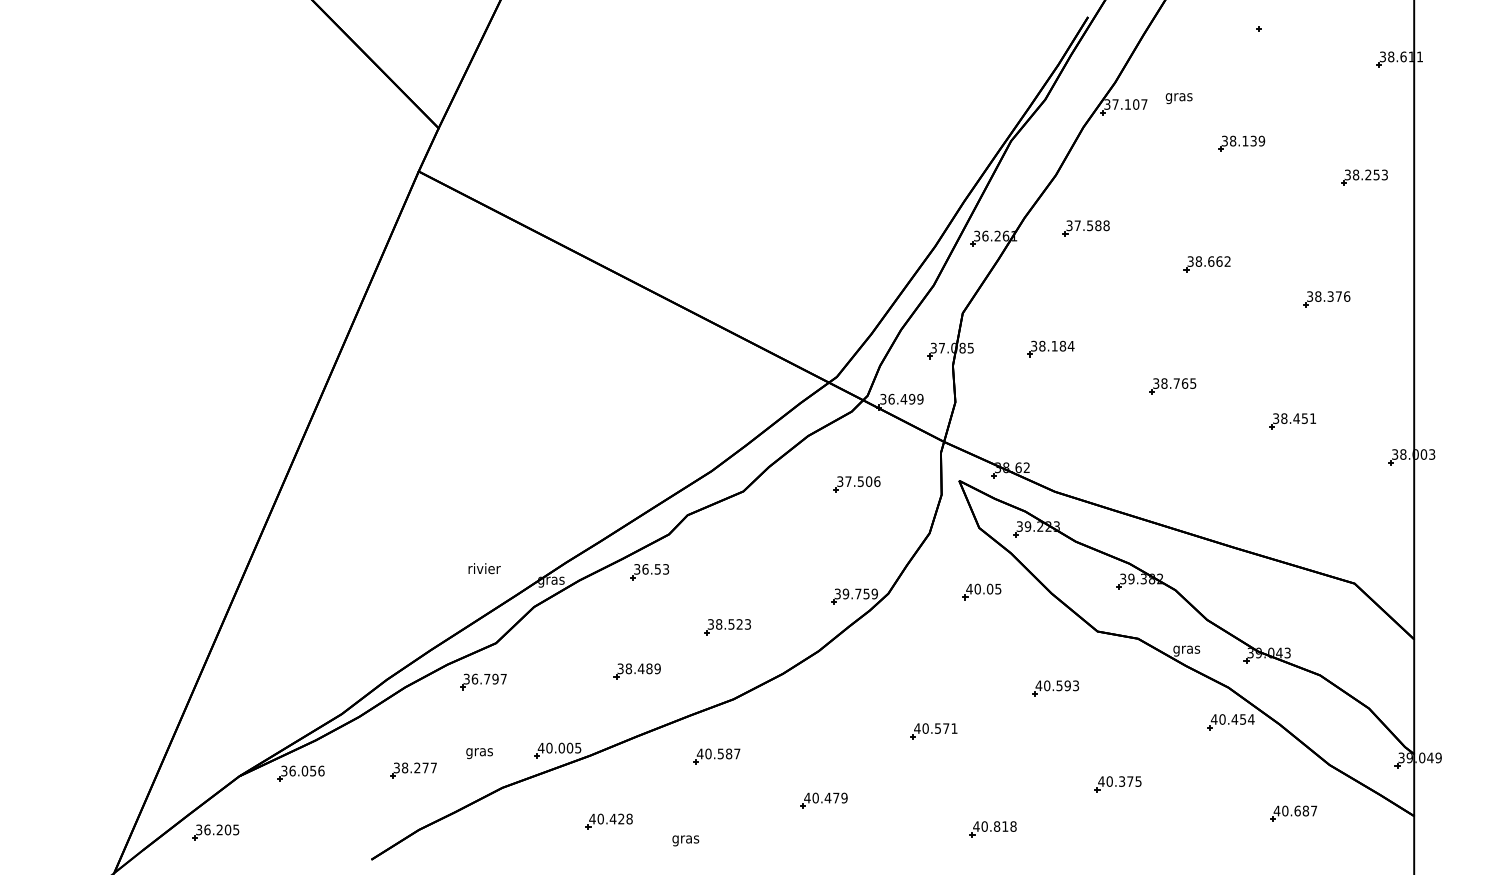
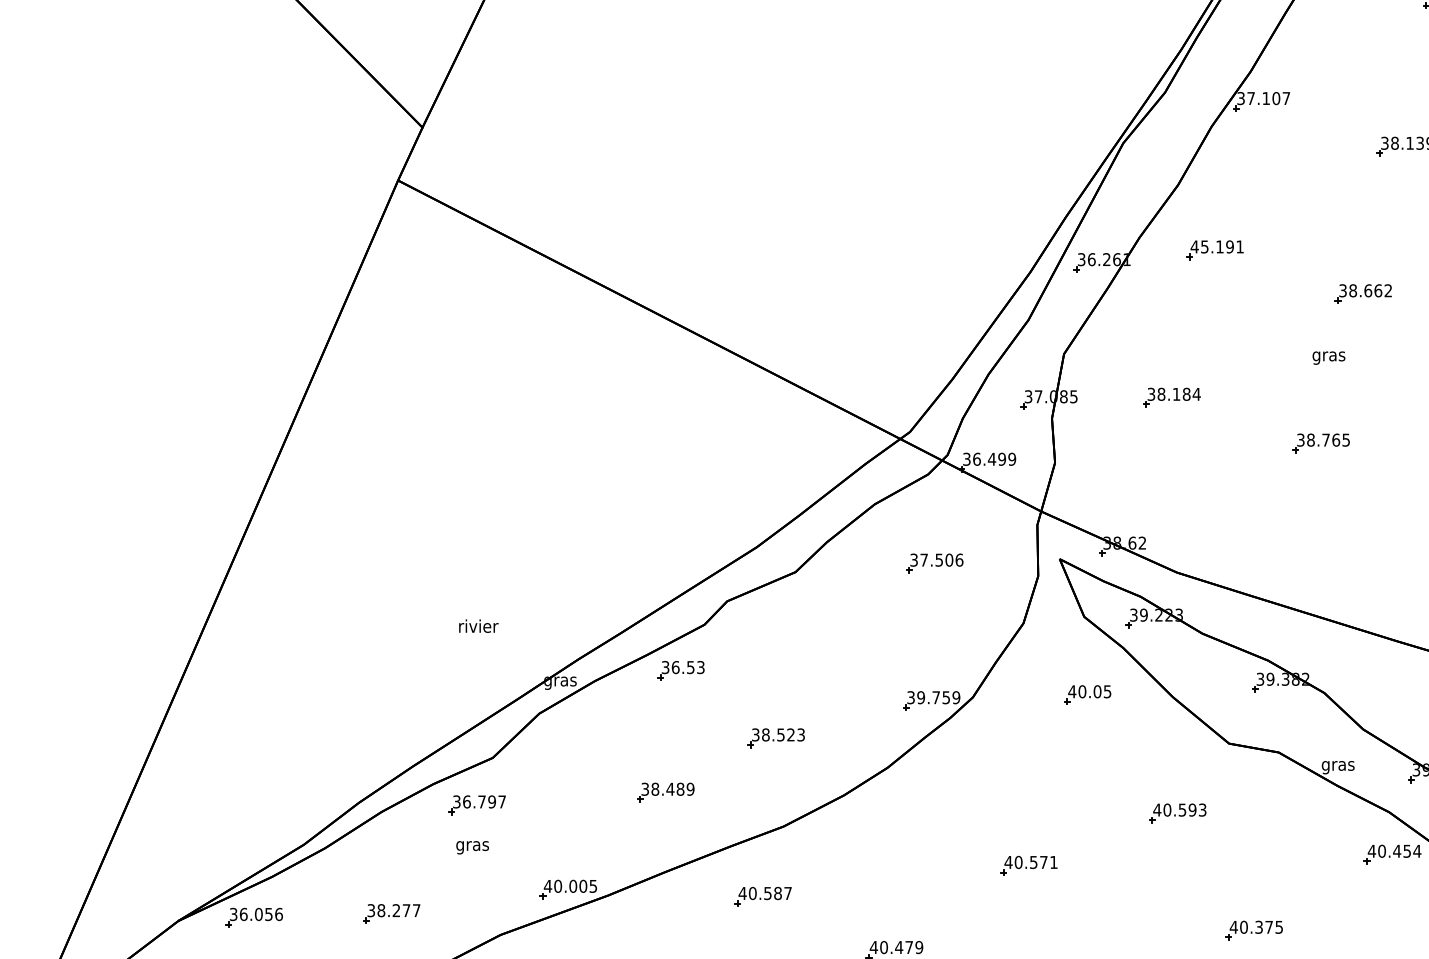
text: (1178, 98) -> (1328, 357), moved
text: (1087, 225) -> (1216, 246), 37.588 -> 45.191
text: (484, 568) -> (478, 626), moved
text: (479, 753) -> (472, 847), moved

